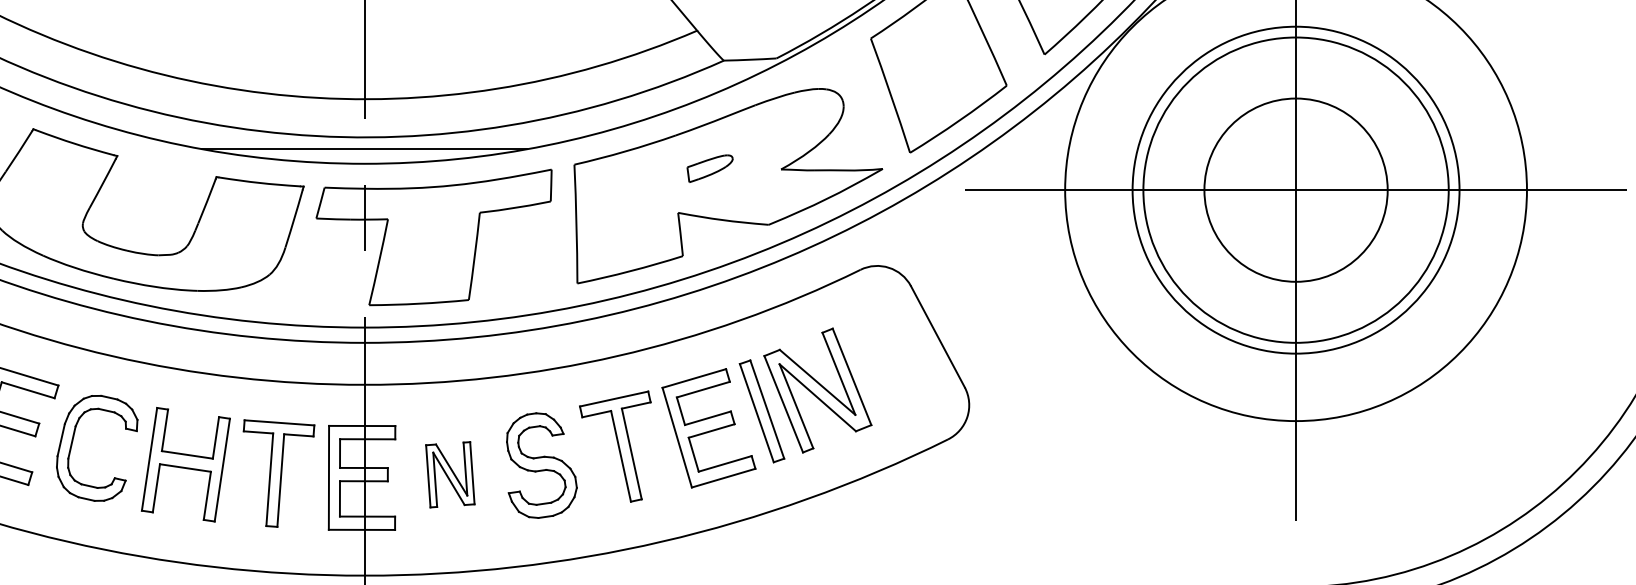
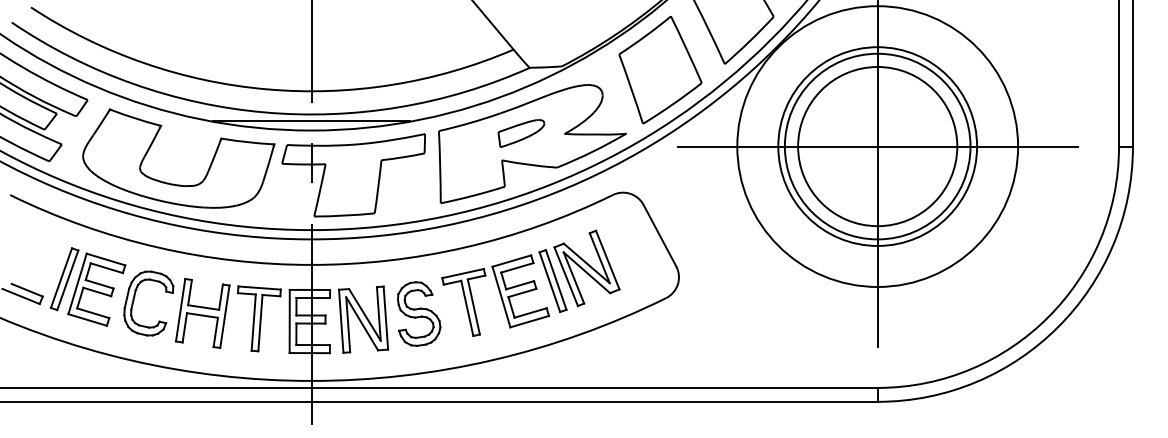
part: (710, 168) -> (521, 133), size x1.67
circle: (1295, 190) -> (877, 146), size x1.43
part: (450, 474) -> (363, 319), size x1.67

